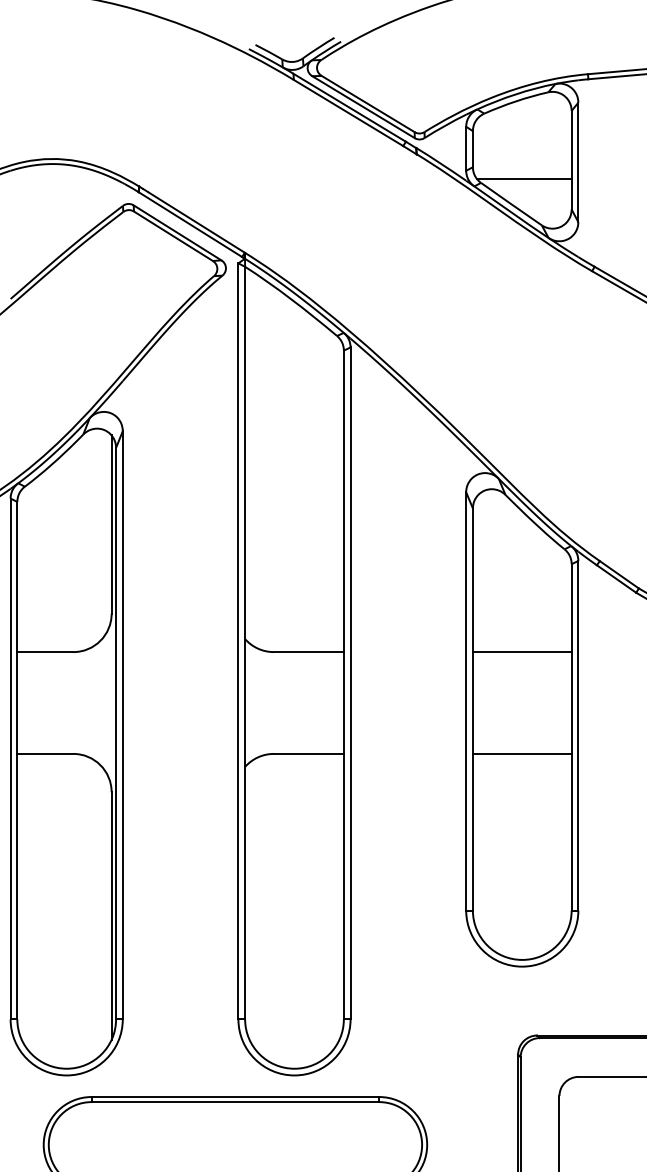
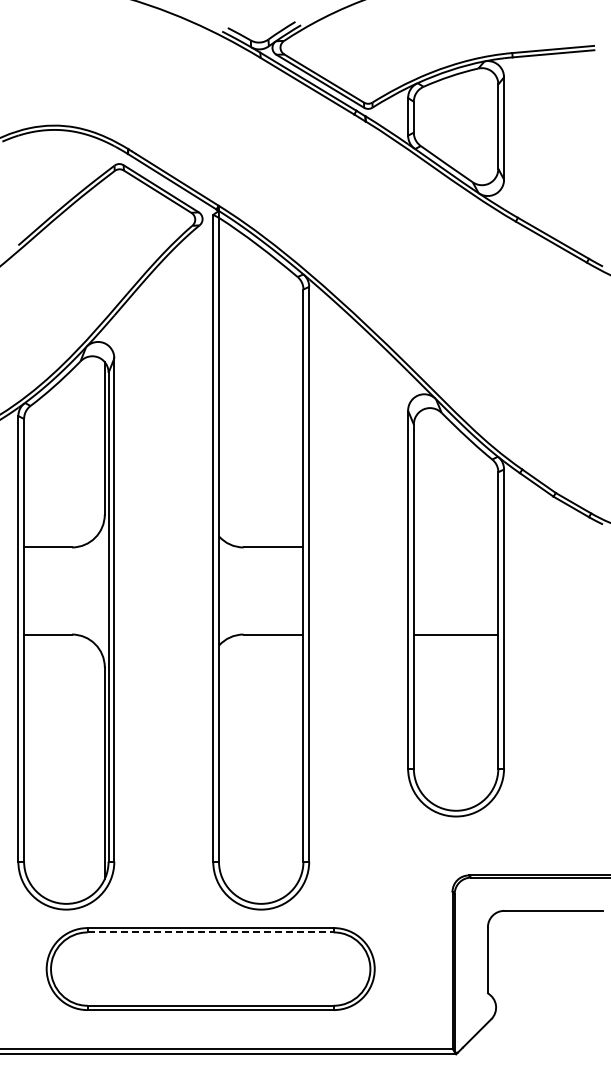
line: (523, 178) -> (457, 142), removed
line: (521, 652) -> (455, 547), removed
line: (236, 1102) -> (211, 932), solid -> dashed

